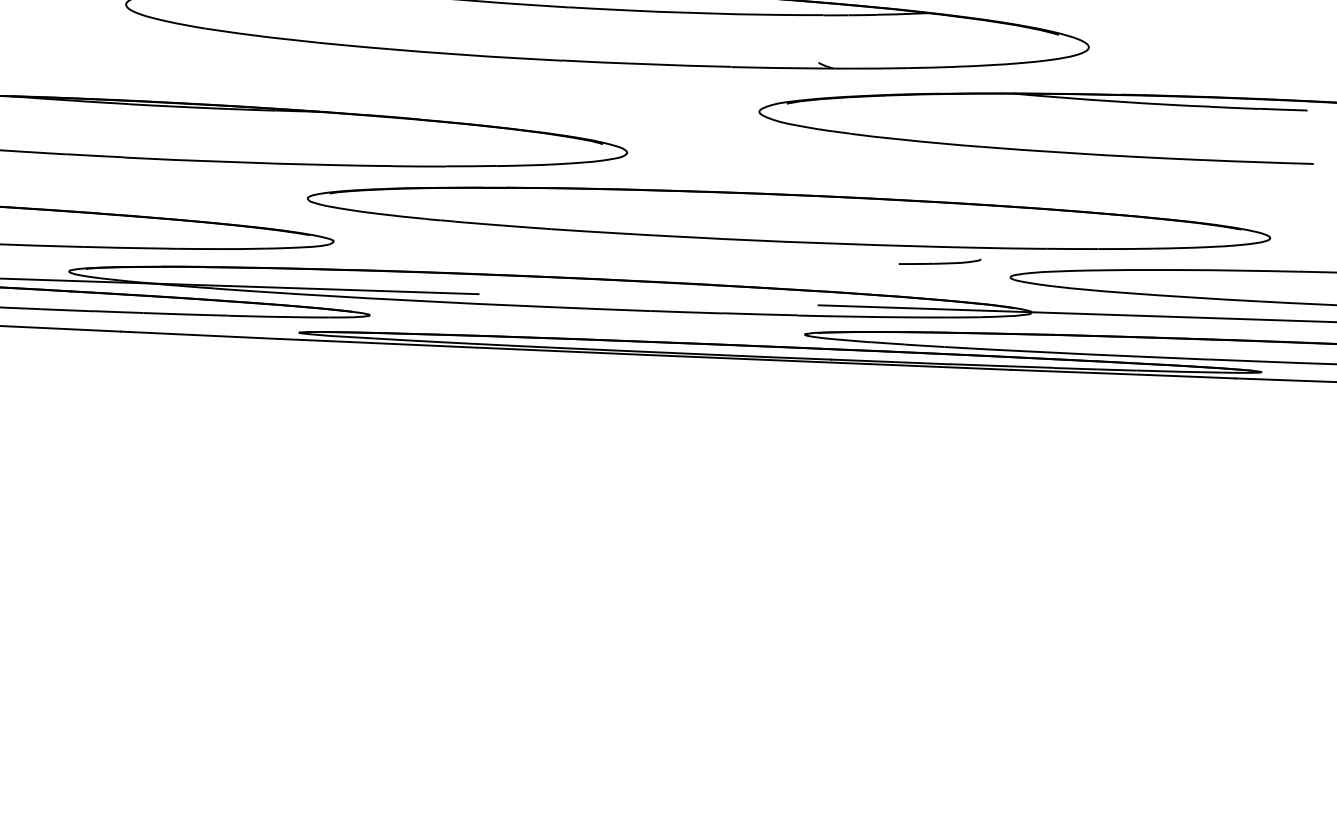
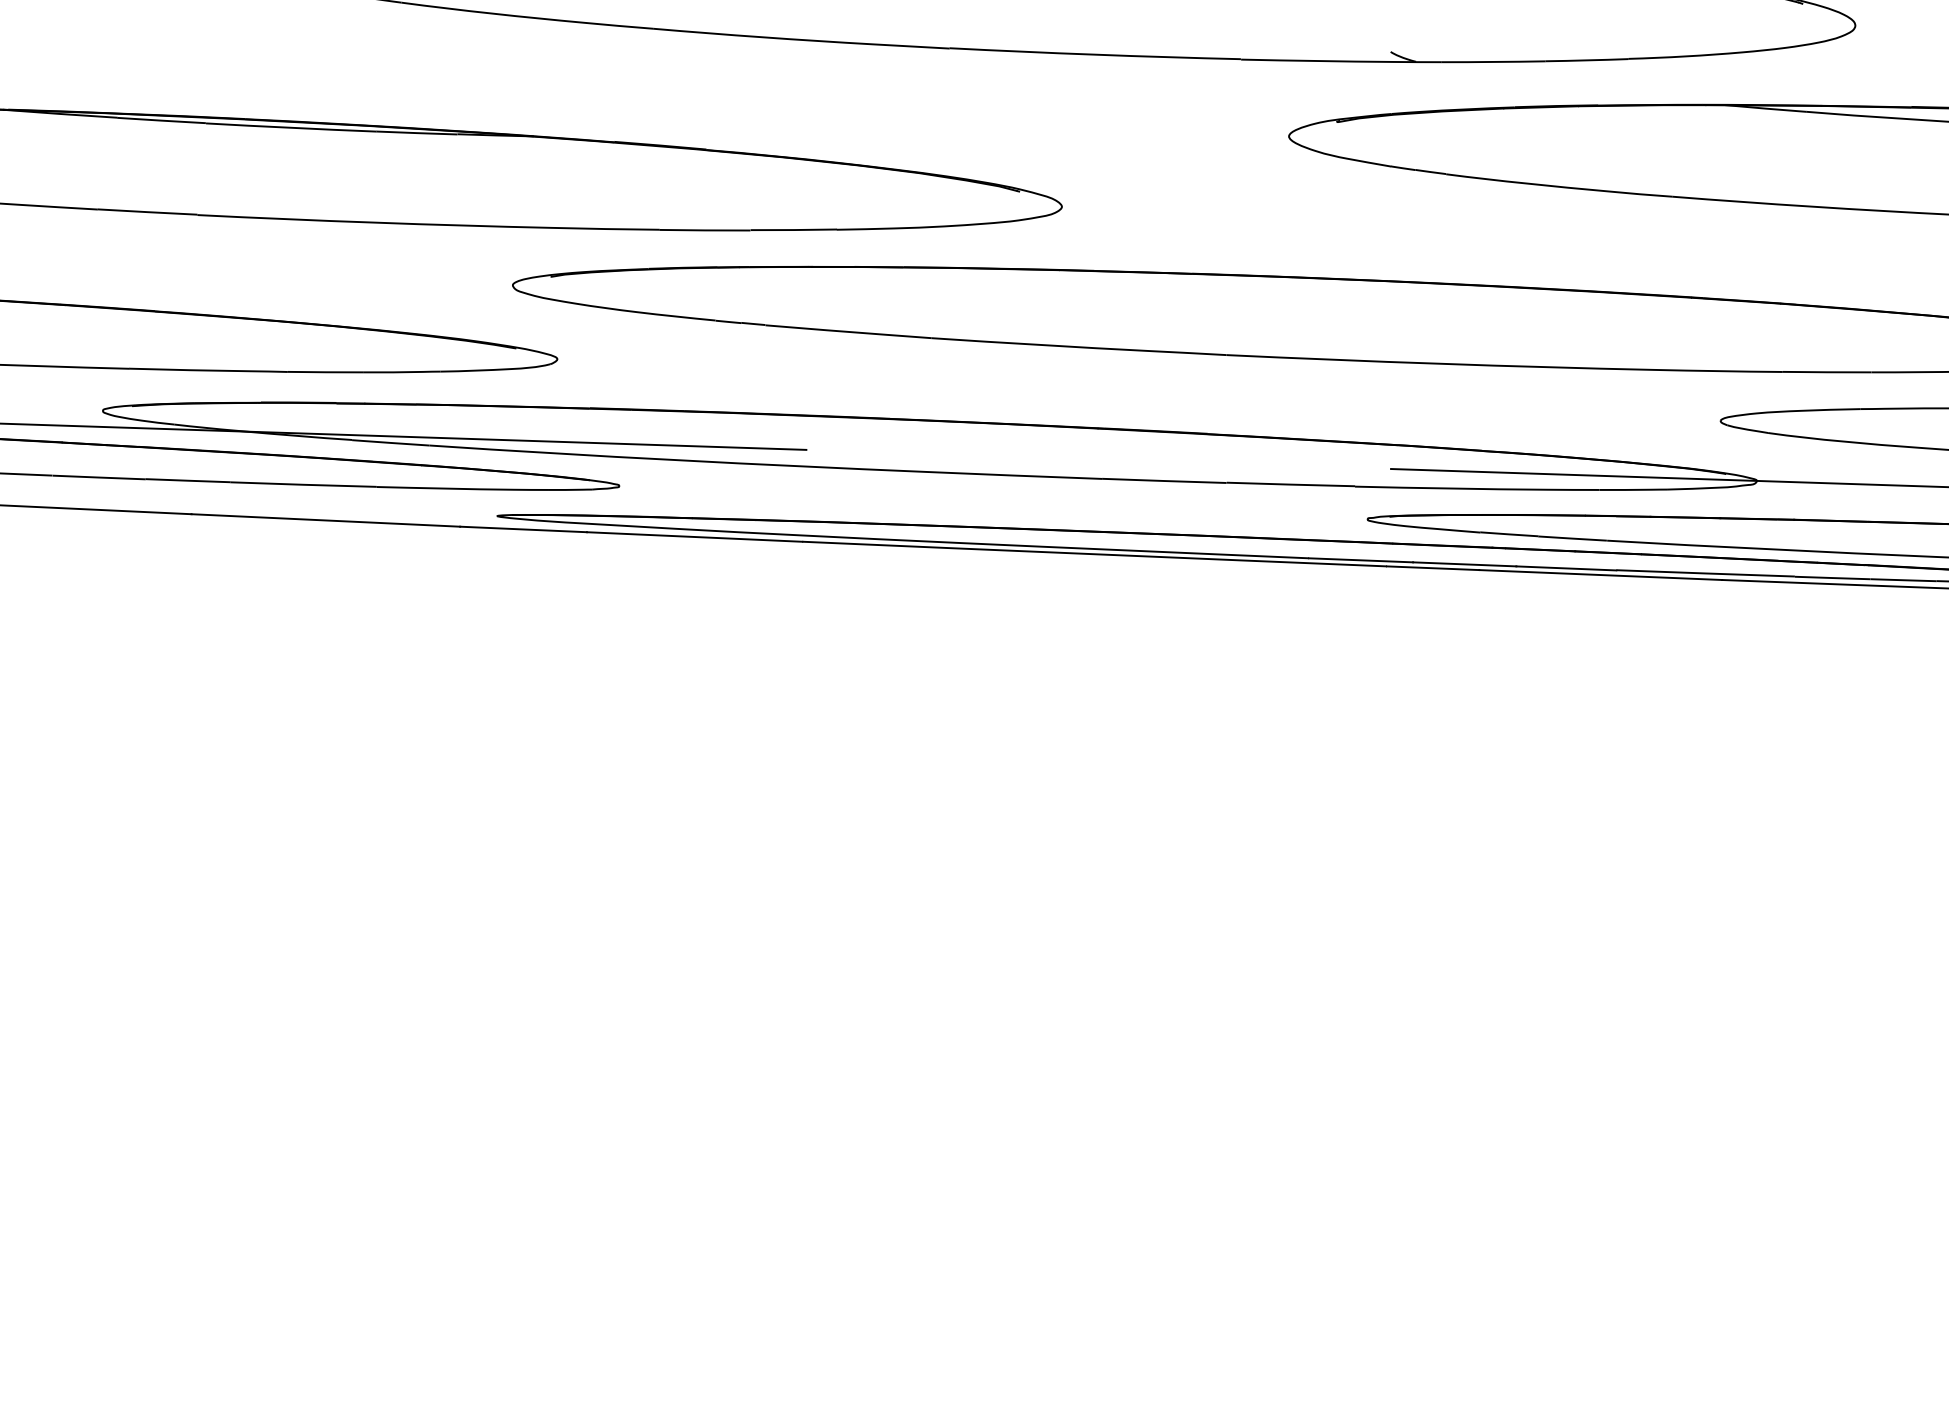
part: (939, 261) -> (1598, 393), removed

